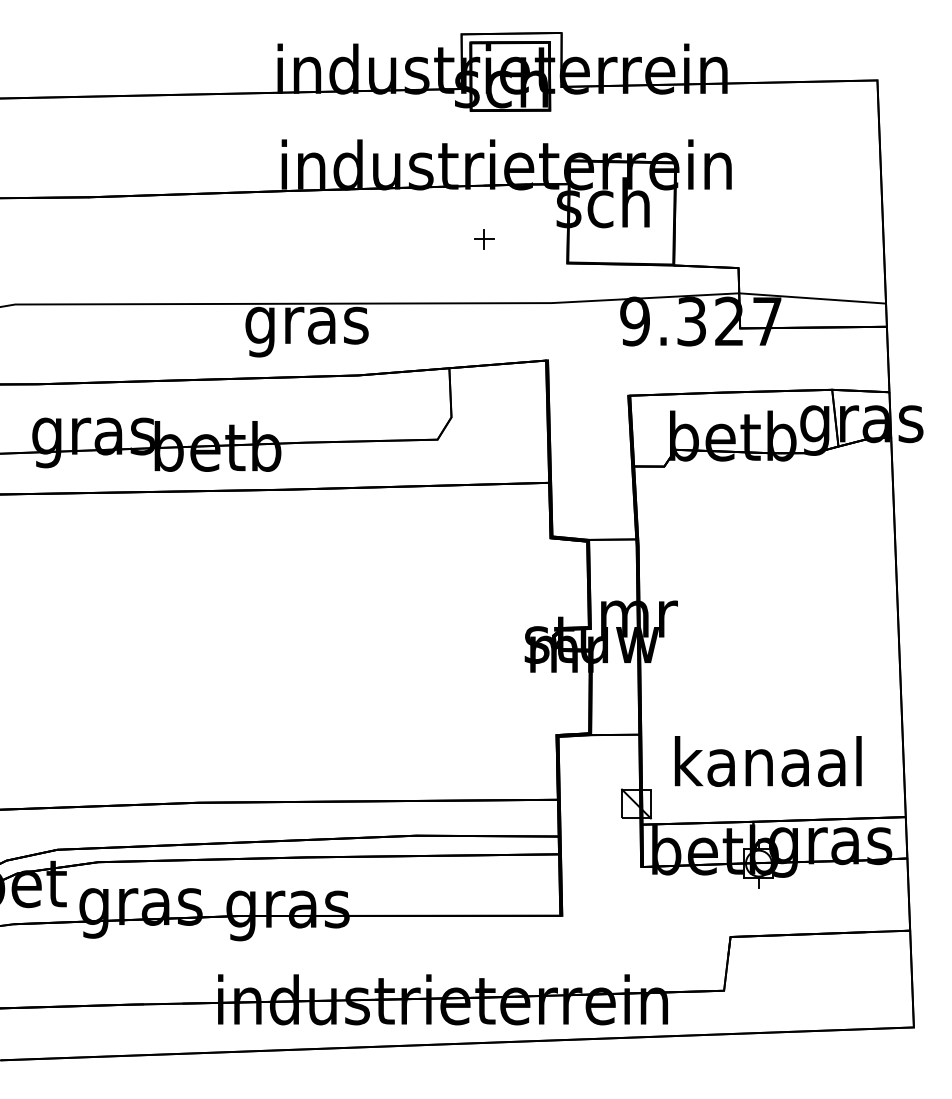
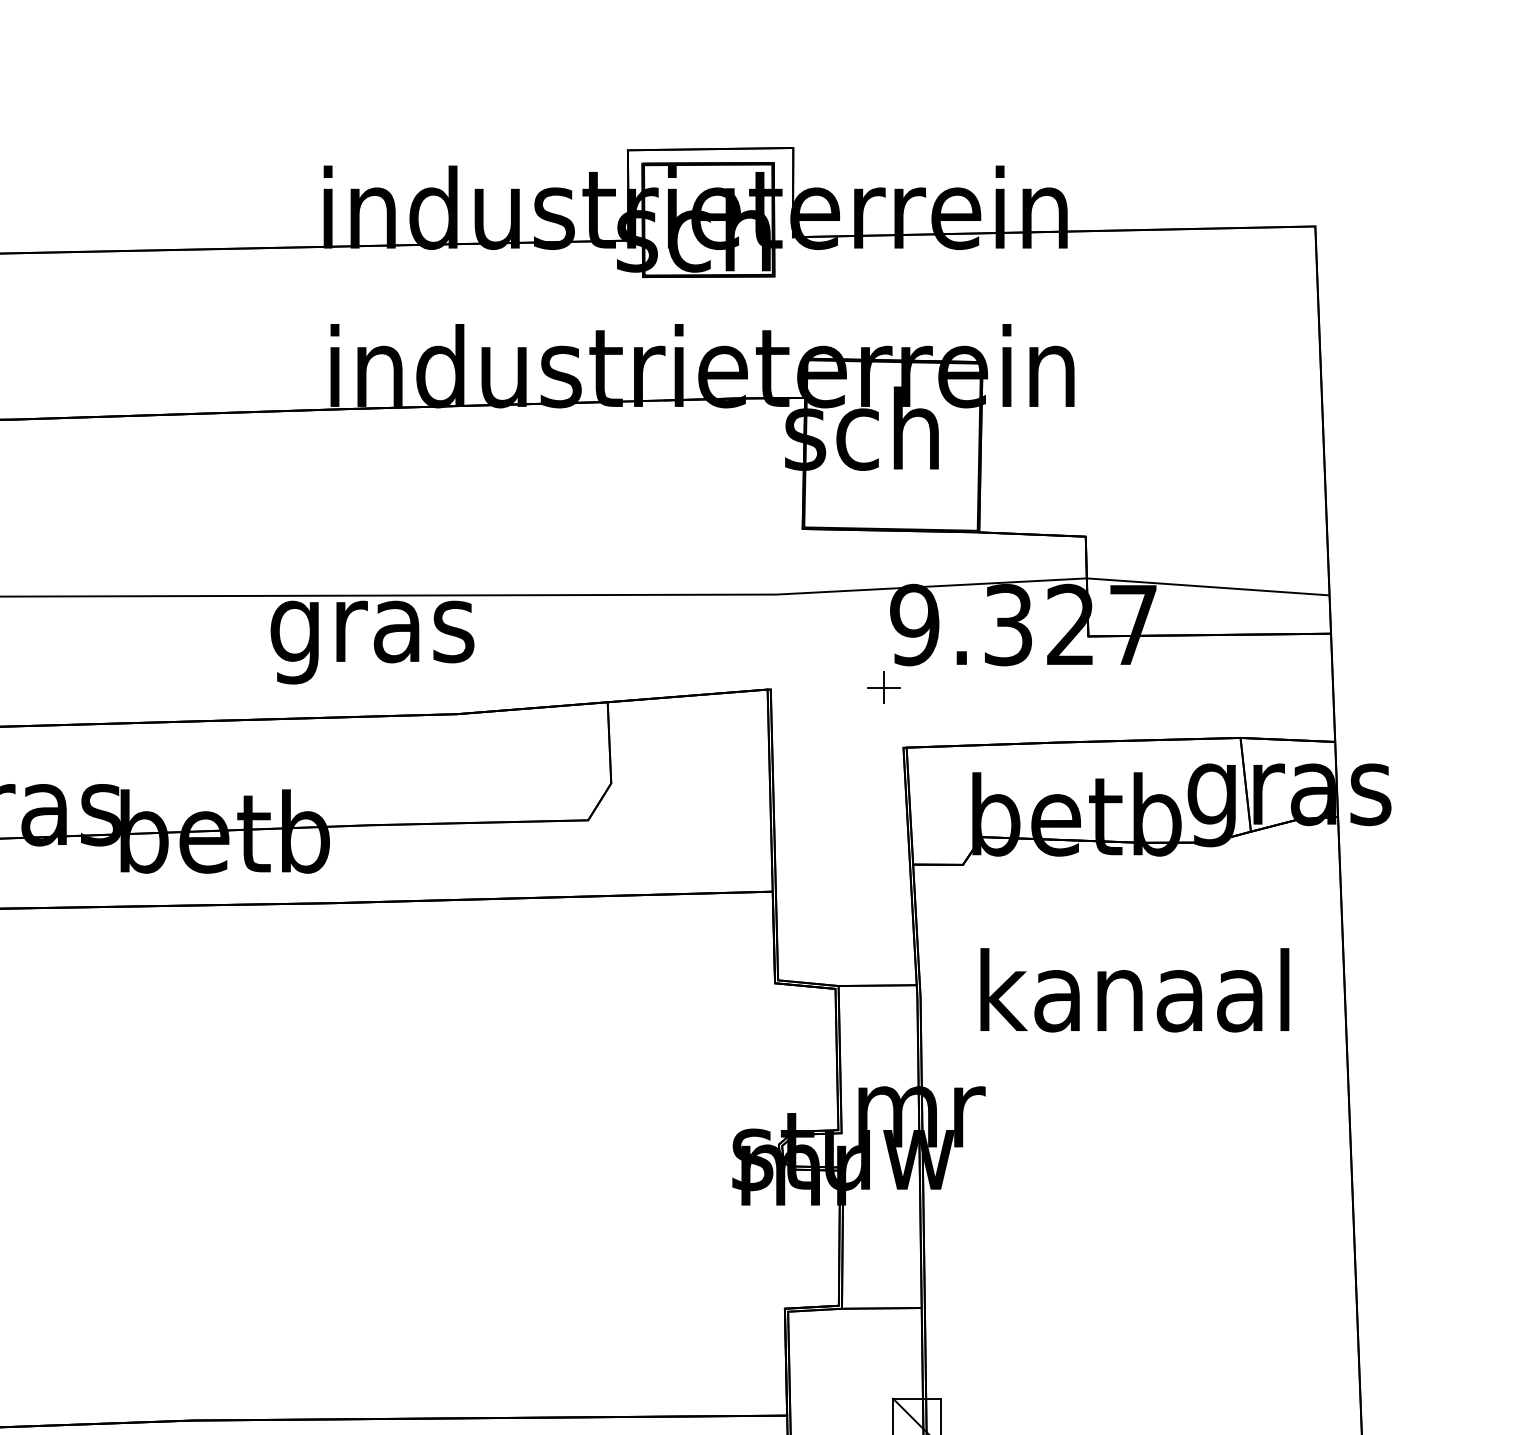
part: (484, 239) -> (883, 687), moved
text: (768, 761) -> (1135, 990), moved

